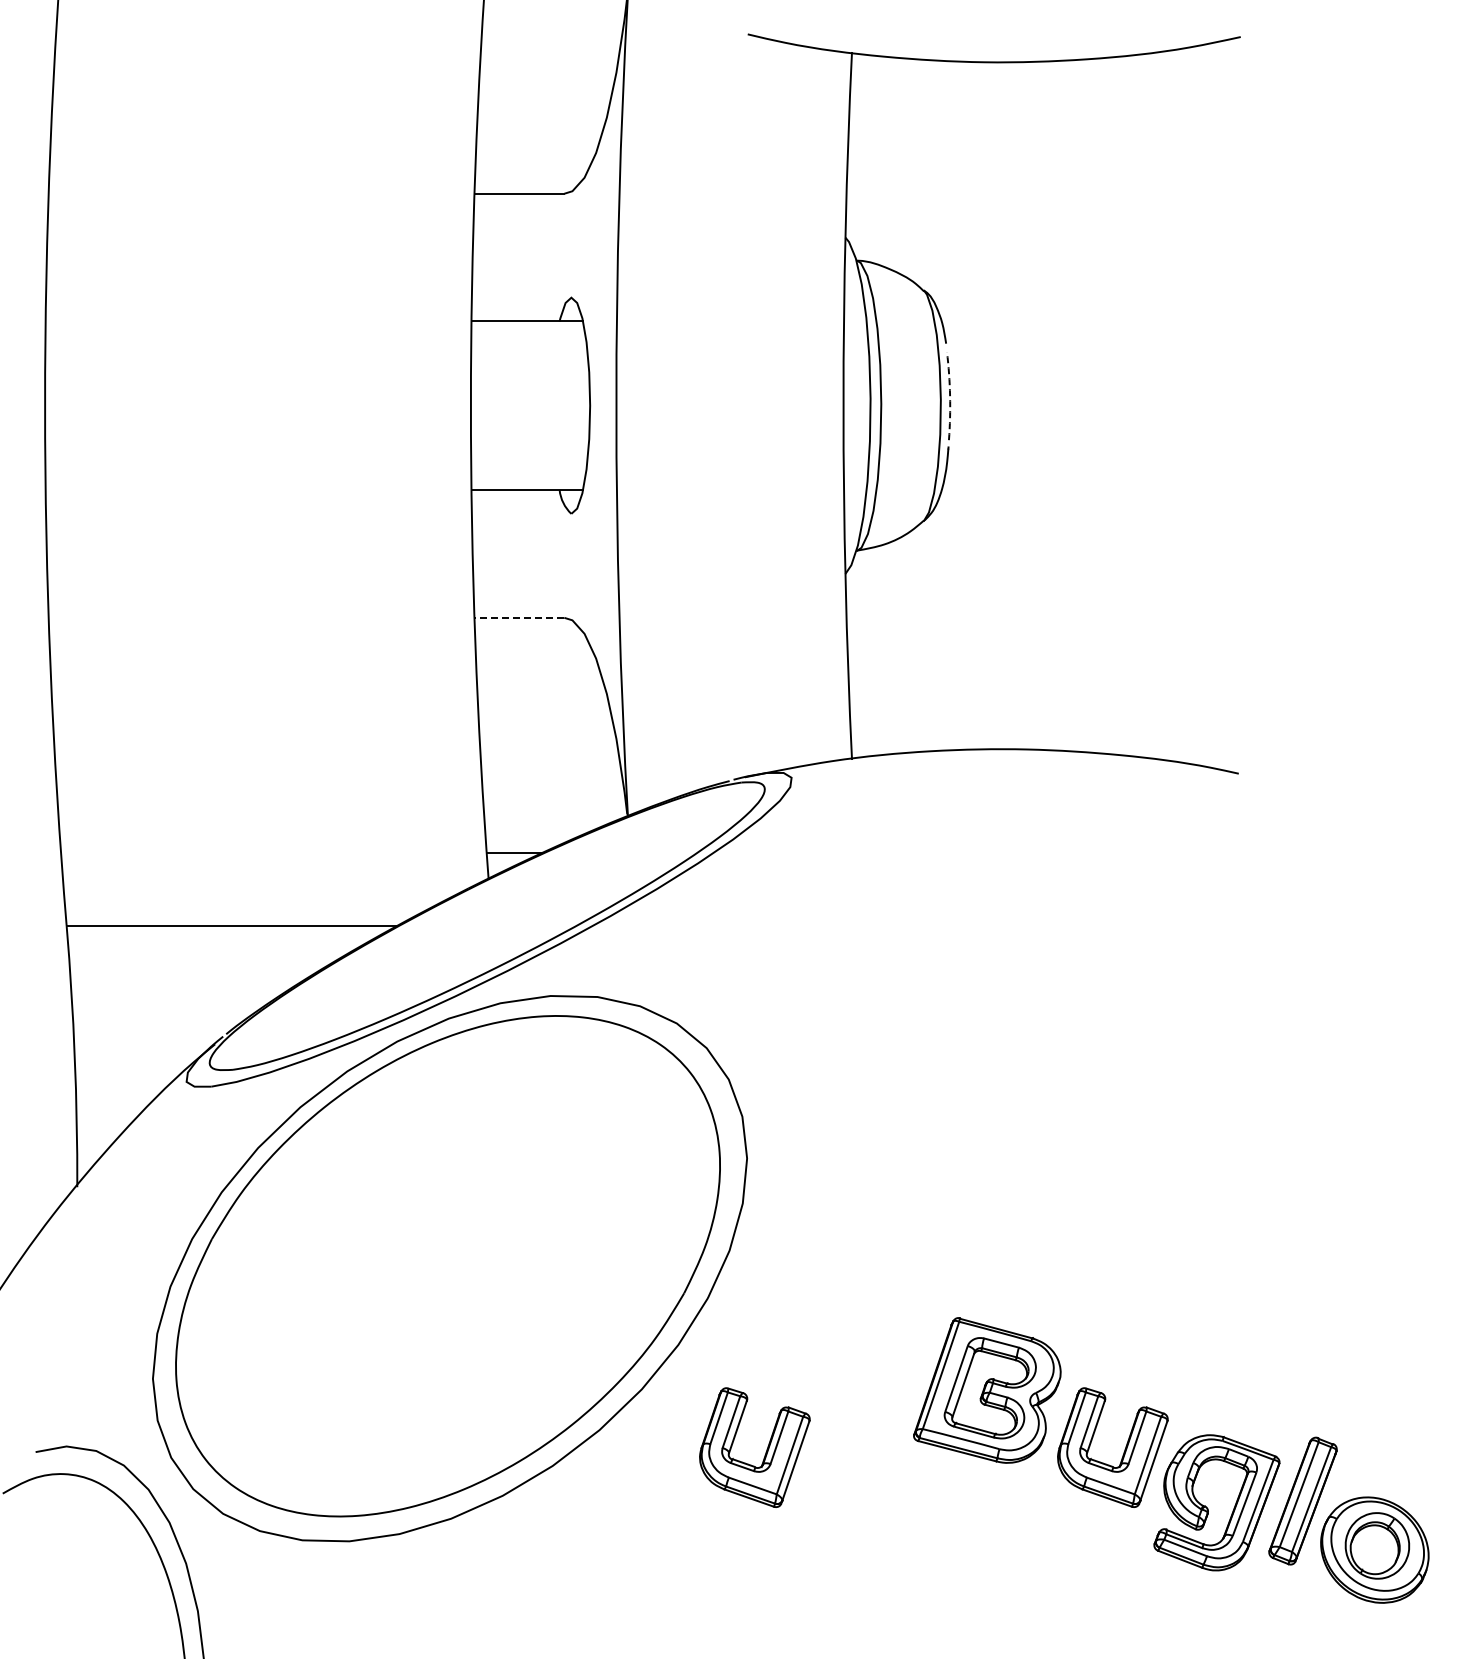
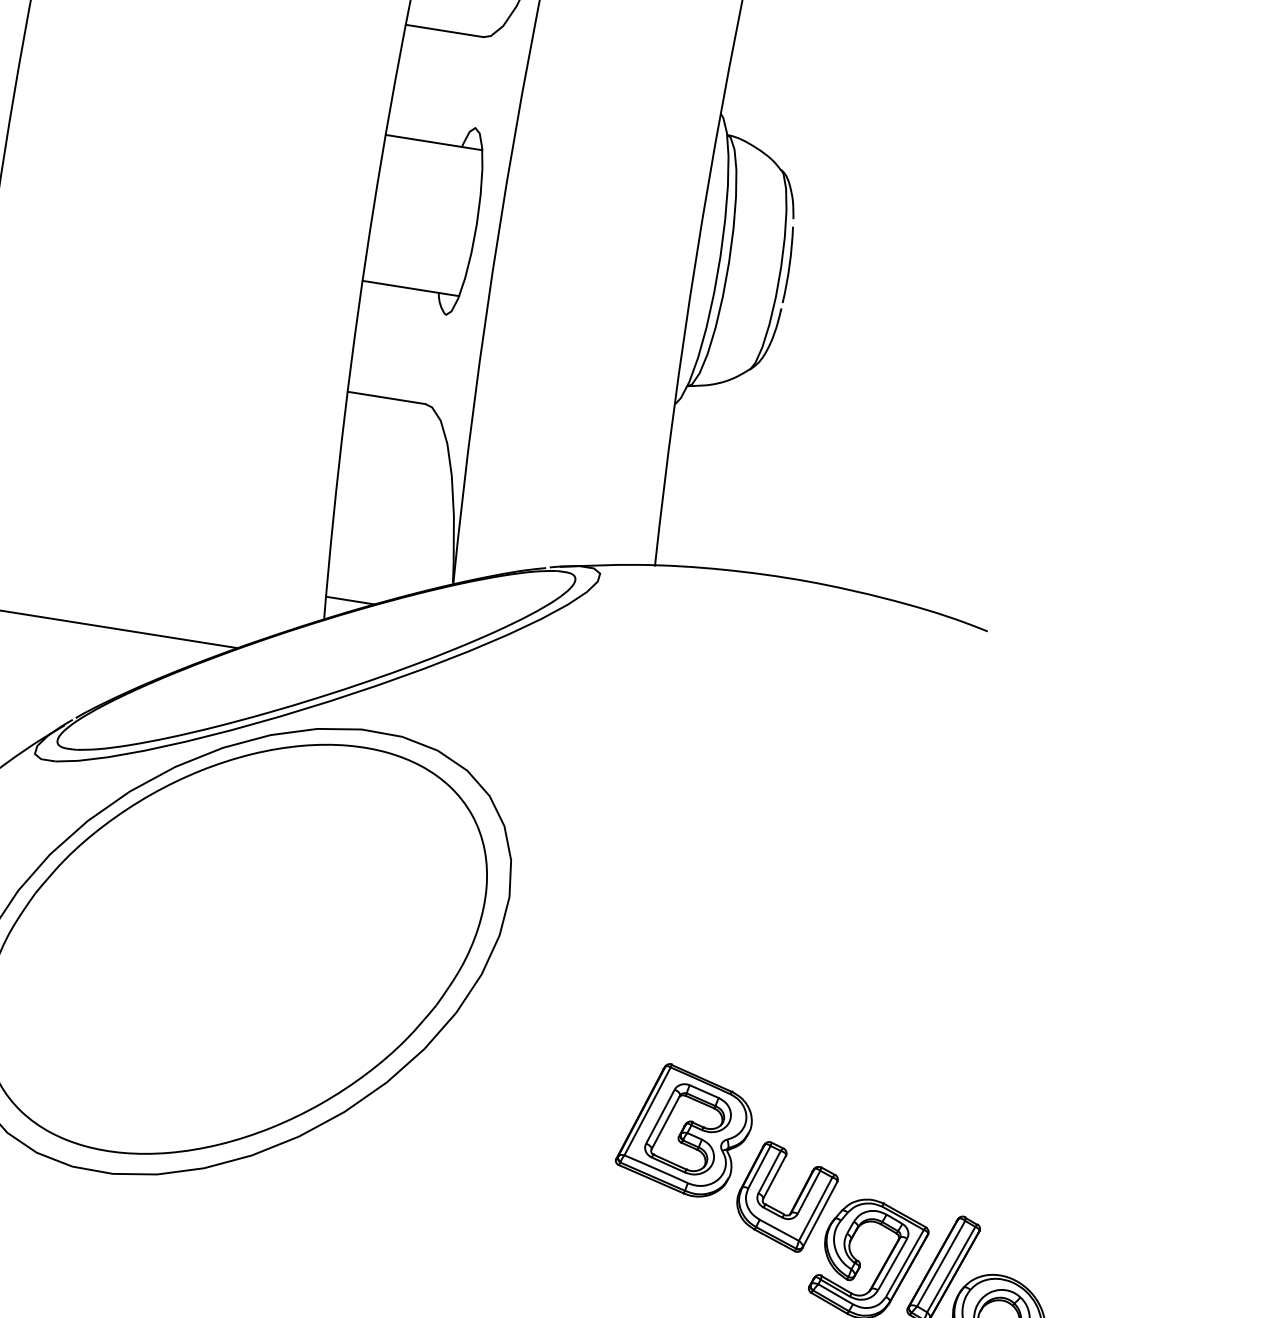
arc: (950, 396) -> (789, 265), dashed -> solid
line: (519, 617) -> (386, 397), dashed -> solid
part: (765, 1452) -> (485, 1154), removed

